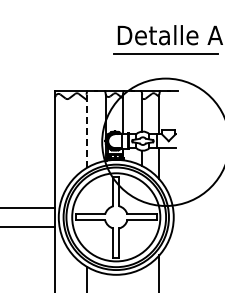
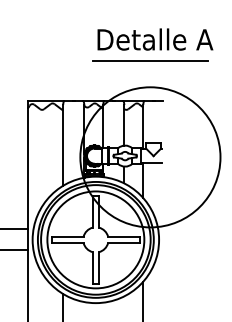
line: (86, 131) -> (63, 145), dashed -> solid

